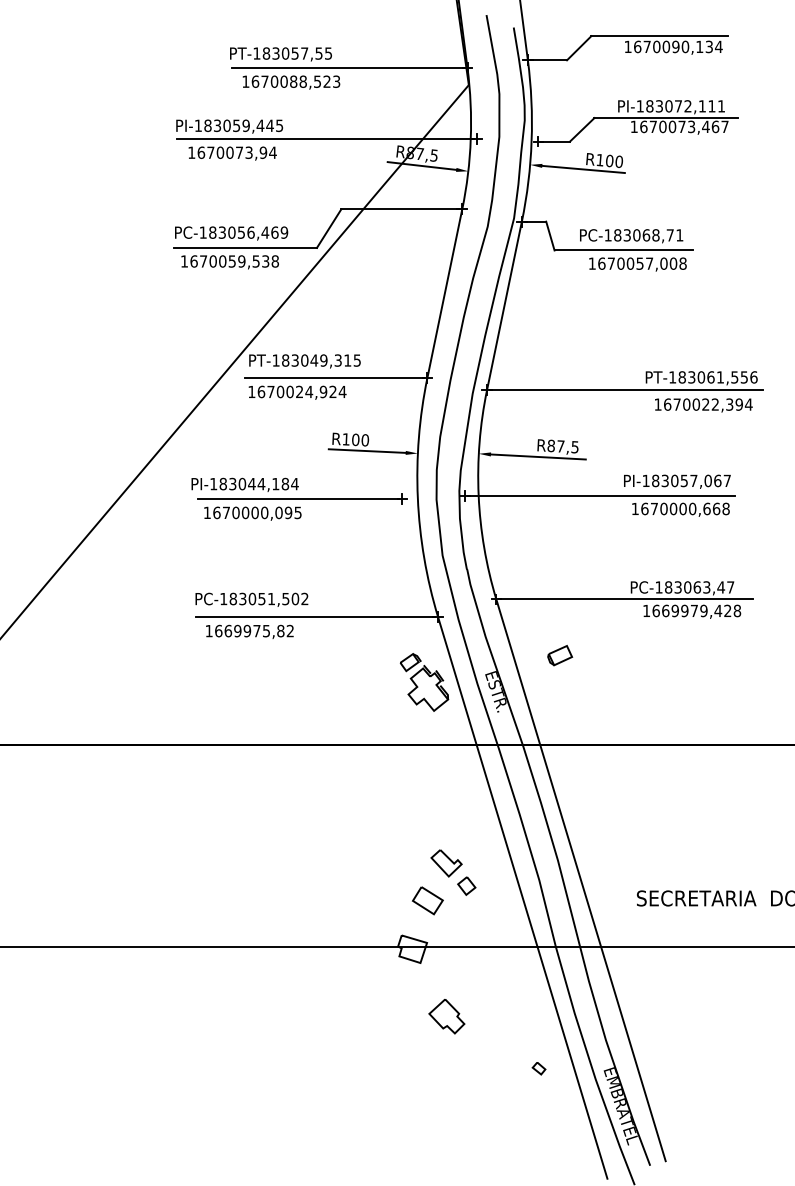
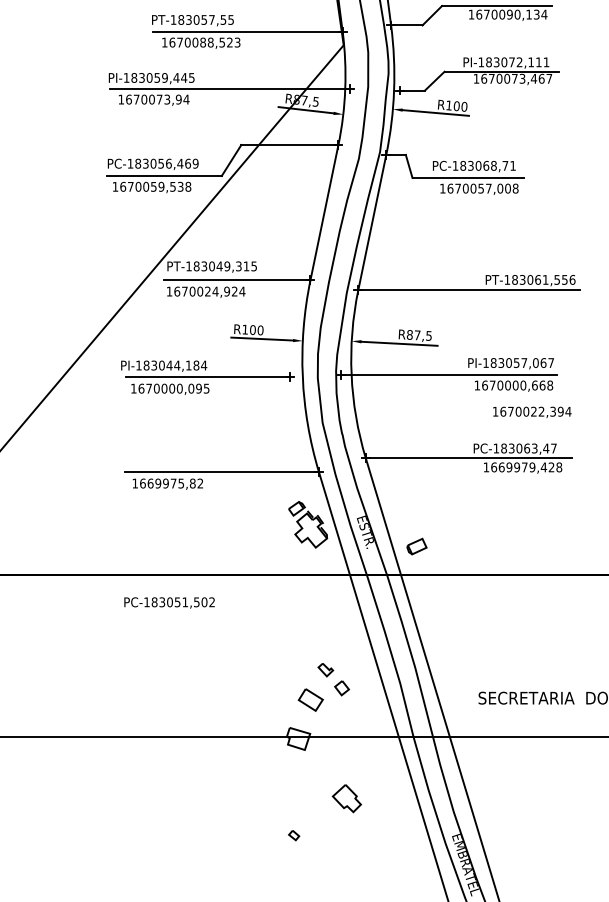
text: (703, 405) -> (532, 412), moved
text: (251, 599) -> (169, 602), moved
part: (560, 655) -> (417, 546), moved
part: (446, 863) -> (325, 670), size x0.6
part: (446, 1016) -> (346, 798), moved
part: (538, 1068) -> (293, 835), moved

